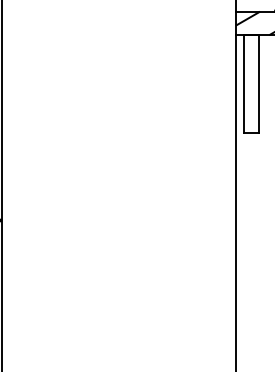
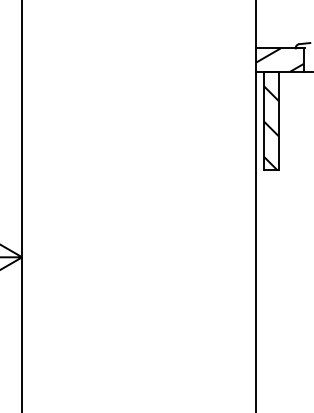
hatch: (250, 91) -> (271, 128), added

